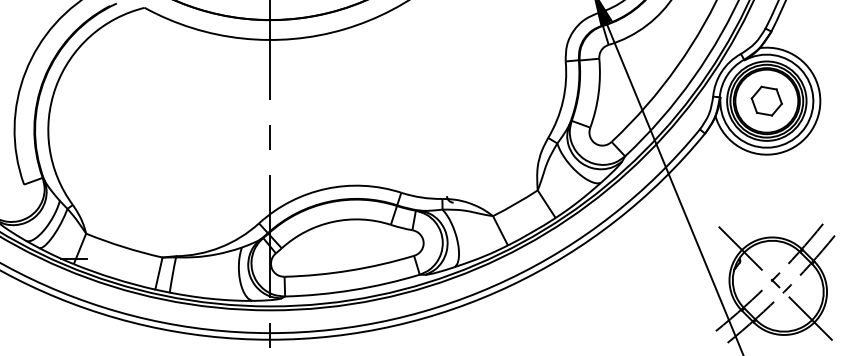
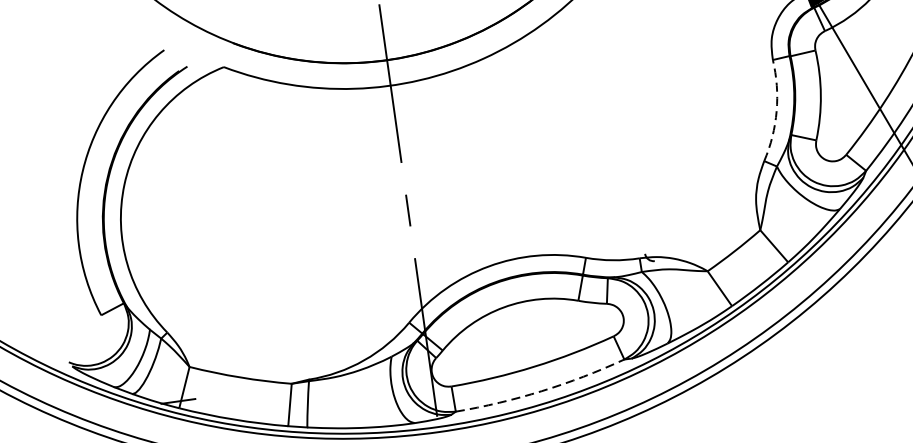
arc: (563, 101) -> (777, 111), solid -> dashed
arc: (353, 290) -> (542, 391), solid -> dashed

